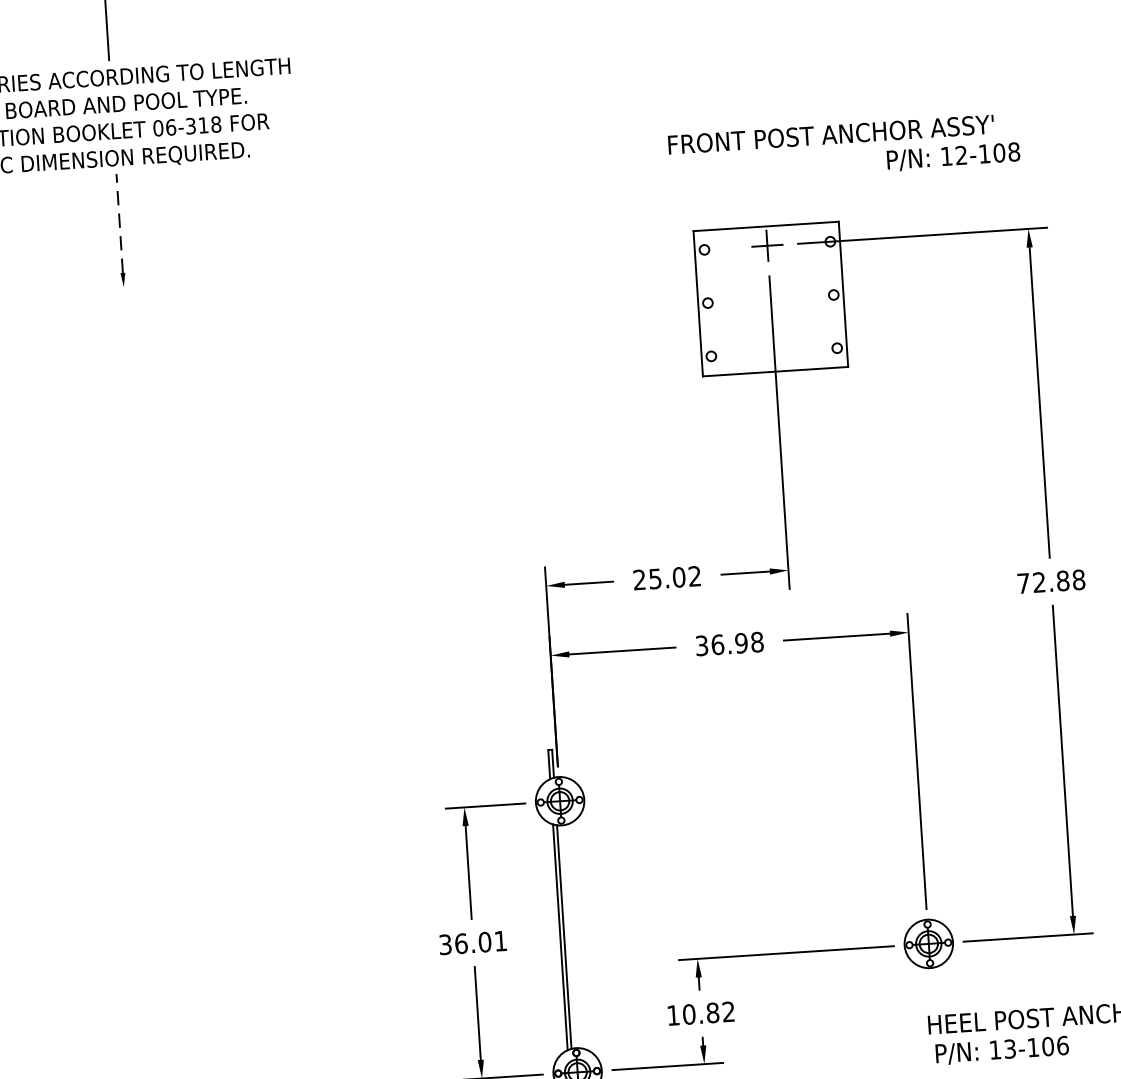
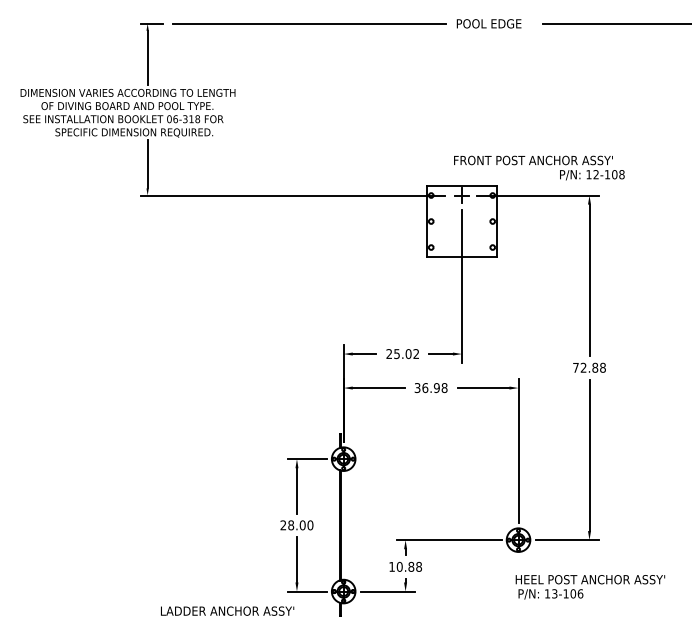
text: (844, 148) -> (539, 167), moved
line: (119, 221) -> (147, 163), dashed -> solid
line: (420, 268) -> (292, 195), added
text: (472, 943) -> (296, 525), 36.01 -> 28.00
text: (727, 1011) -> (418, 566), 10.82 -> 10.88

